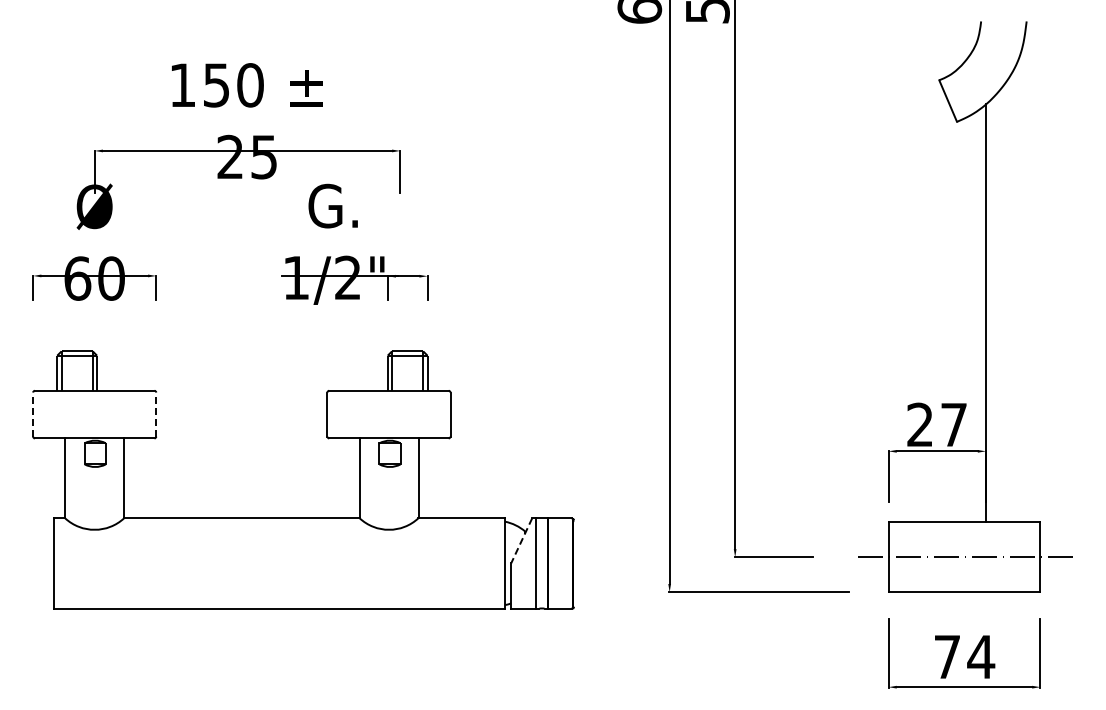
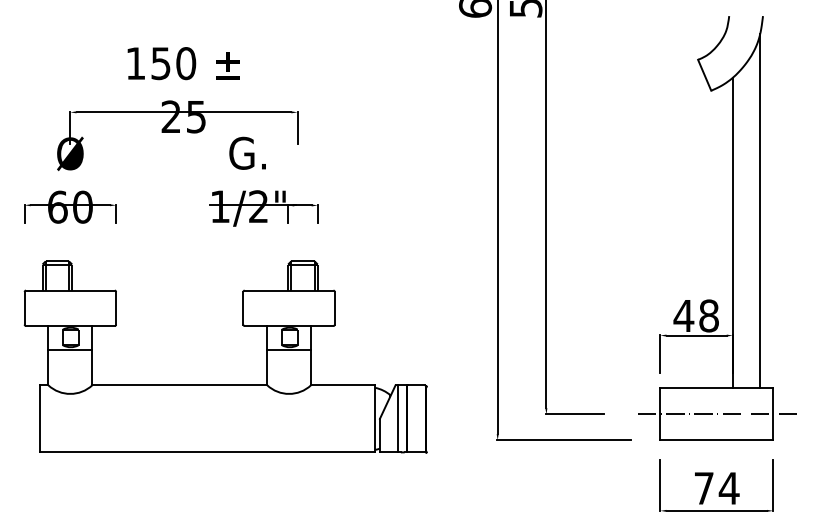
line: (1022, 283) -> (759, 210), added
line: (33, 414) -> (24, 308), dashed -> solid
line: (156, 414) -> (116, 308), dashed -> solid
text: (936, 424) -> (696, 315), 27 -> 48
line: (388, 470) -> (288, 349), added
line: (94, 471) -> (70, 350), added
line: (521, 540) -> (387, 401), dashed -> solid

